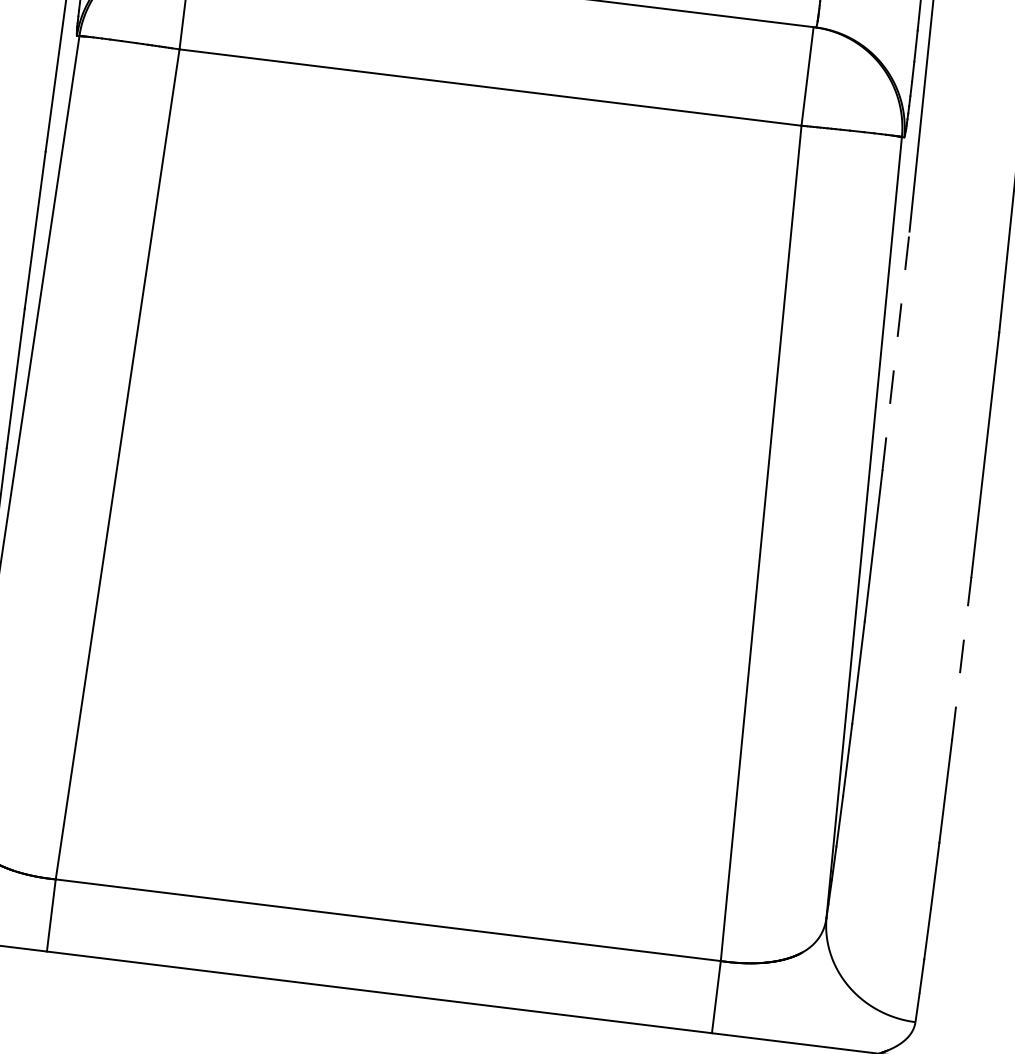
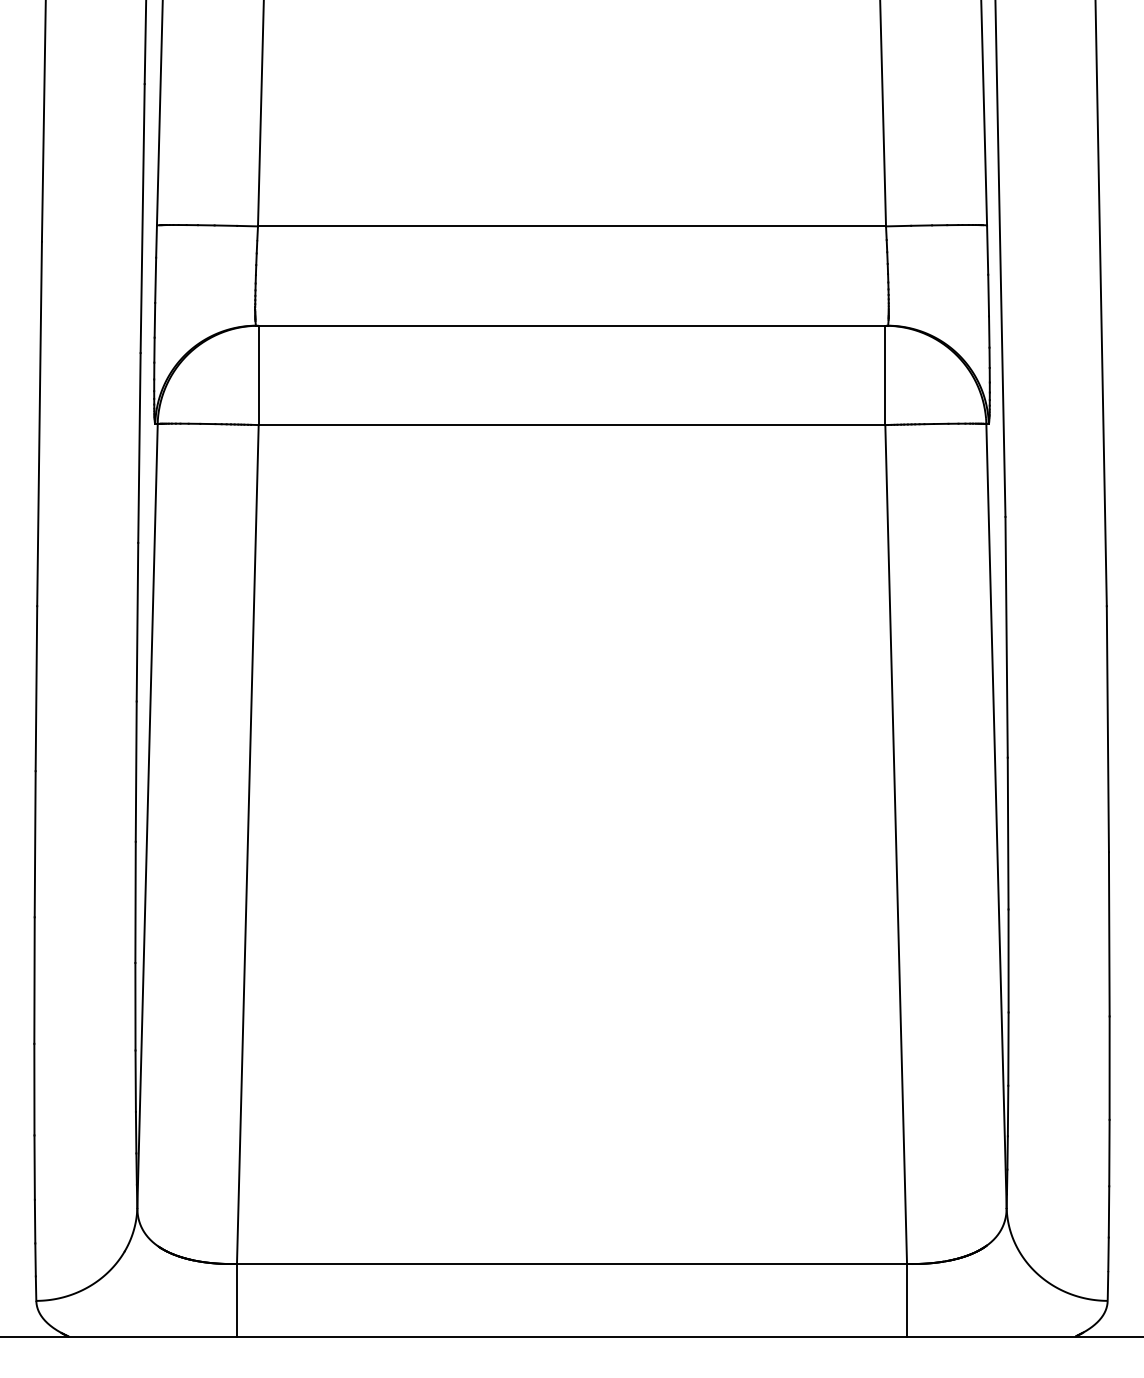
line: (896, 350) -> (1006, 636), dashed -> solid
line: (962, 657) -> (1109, 933), dashed -> solid

